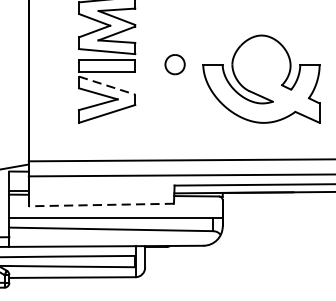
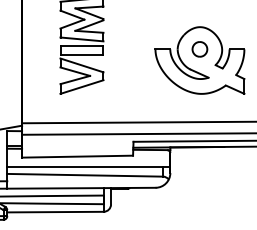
part: (174, 64) -> (199, 49), moved
line: (106, 85) -> (81, 65), dashed -> solid
line: (101, 204) -> (77, 156), dashed -> solid

